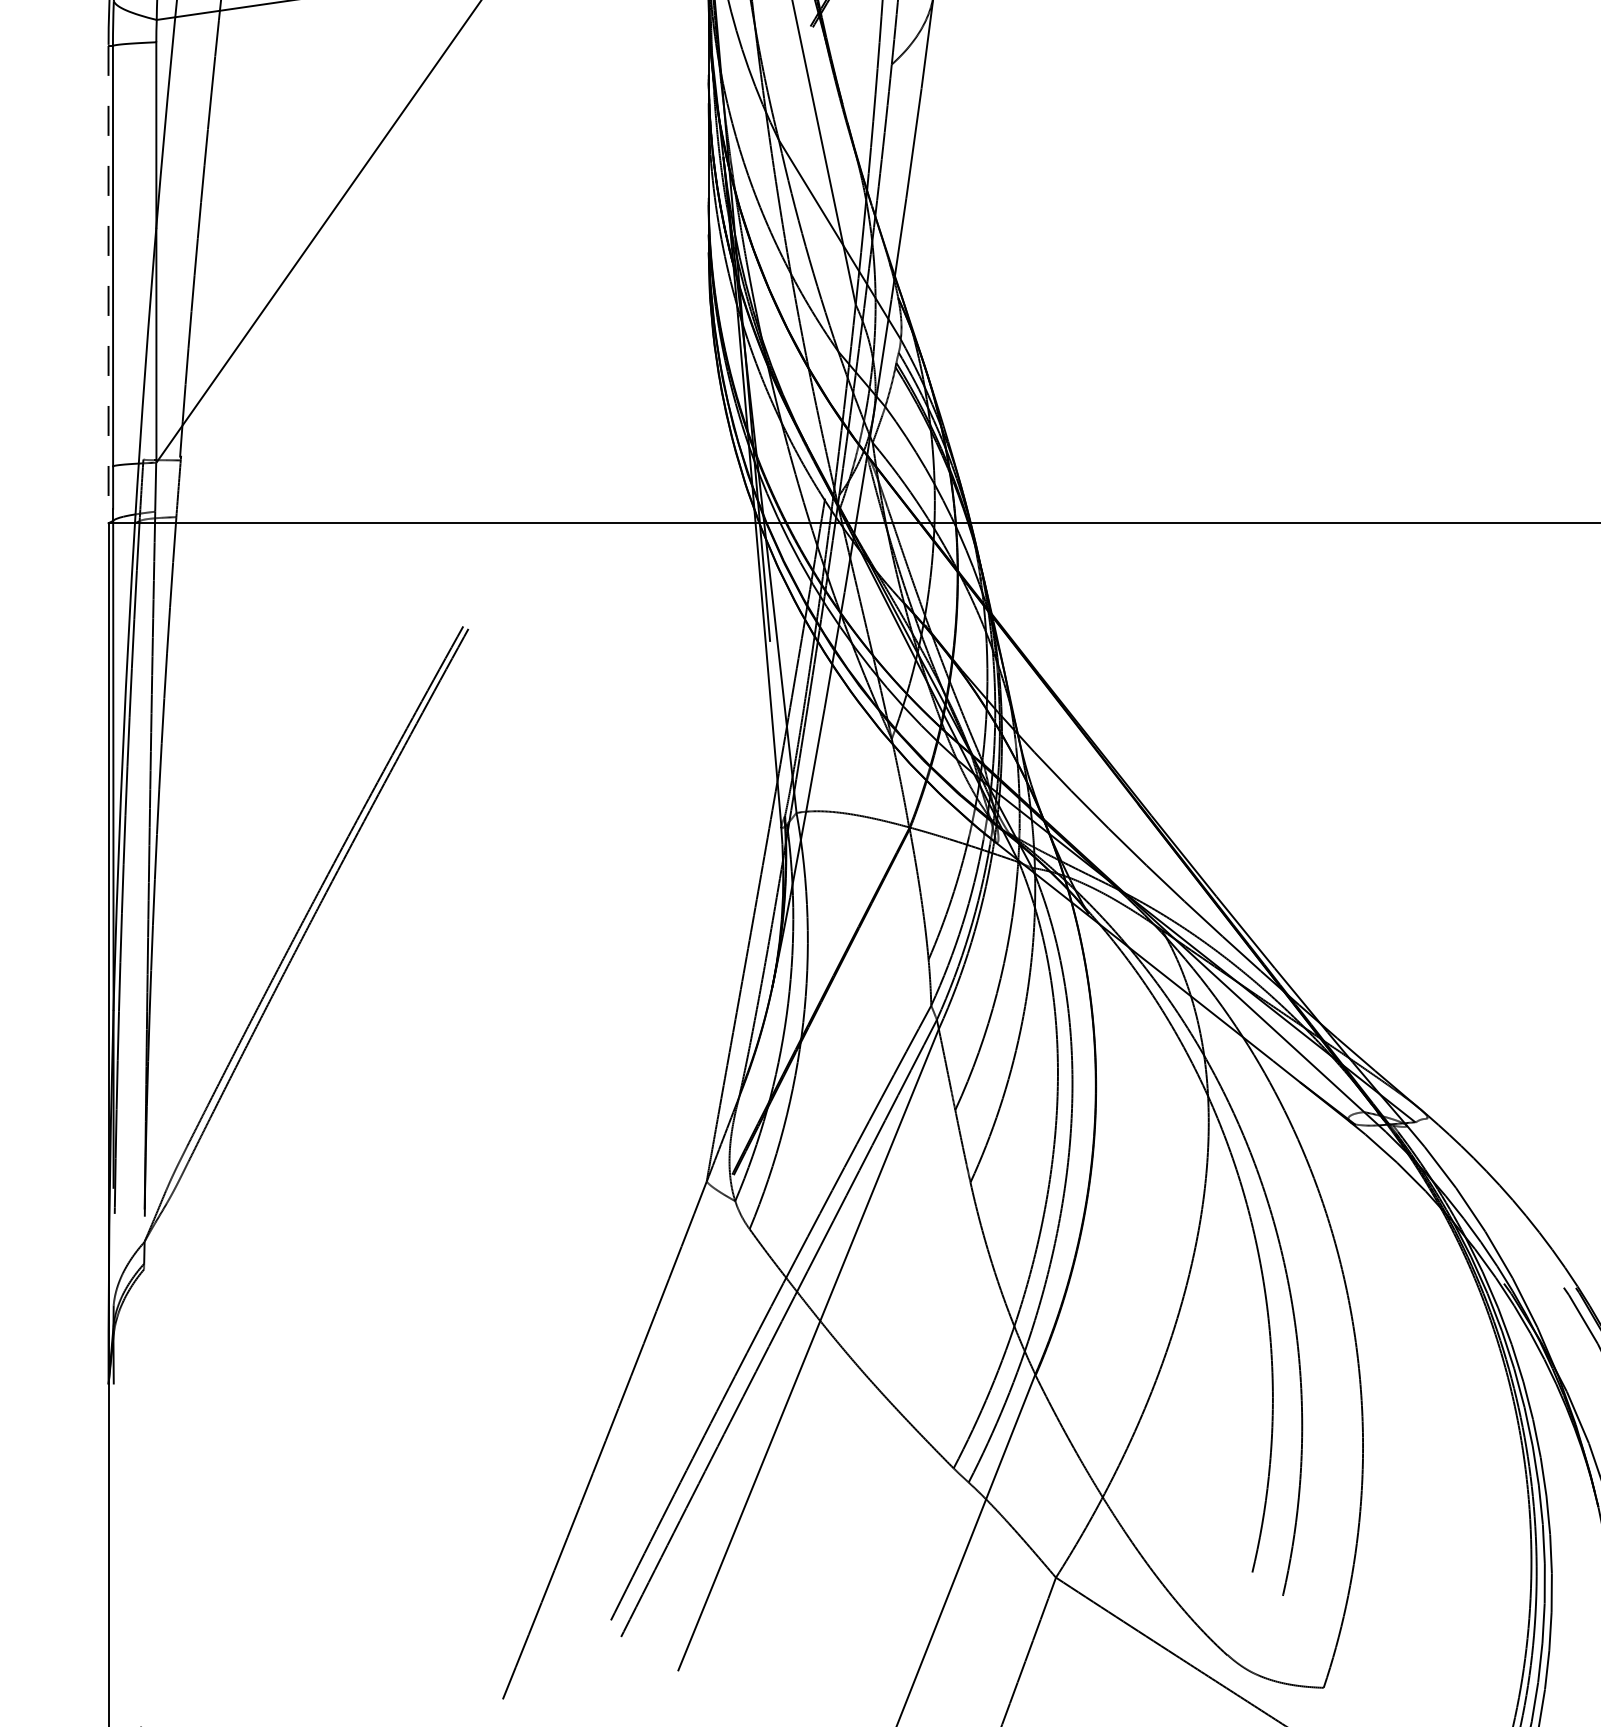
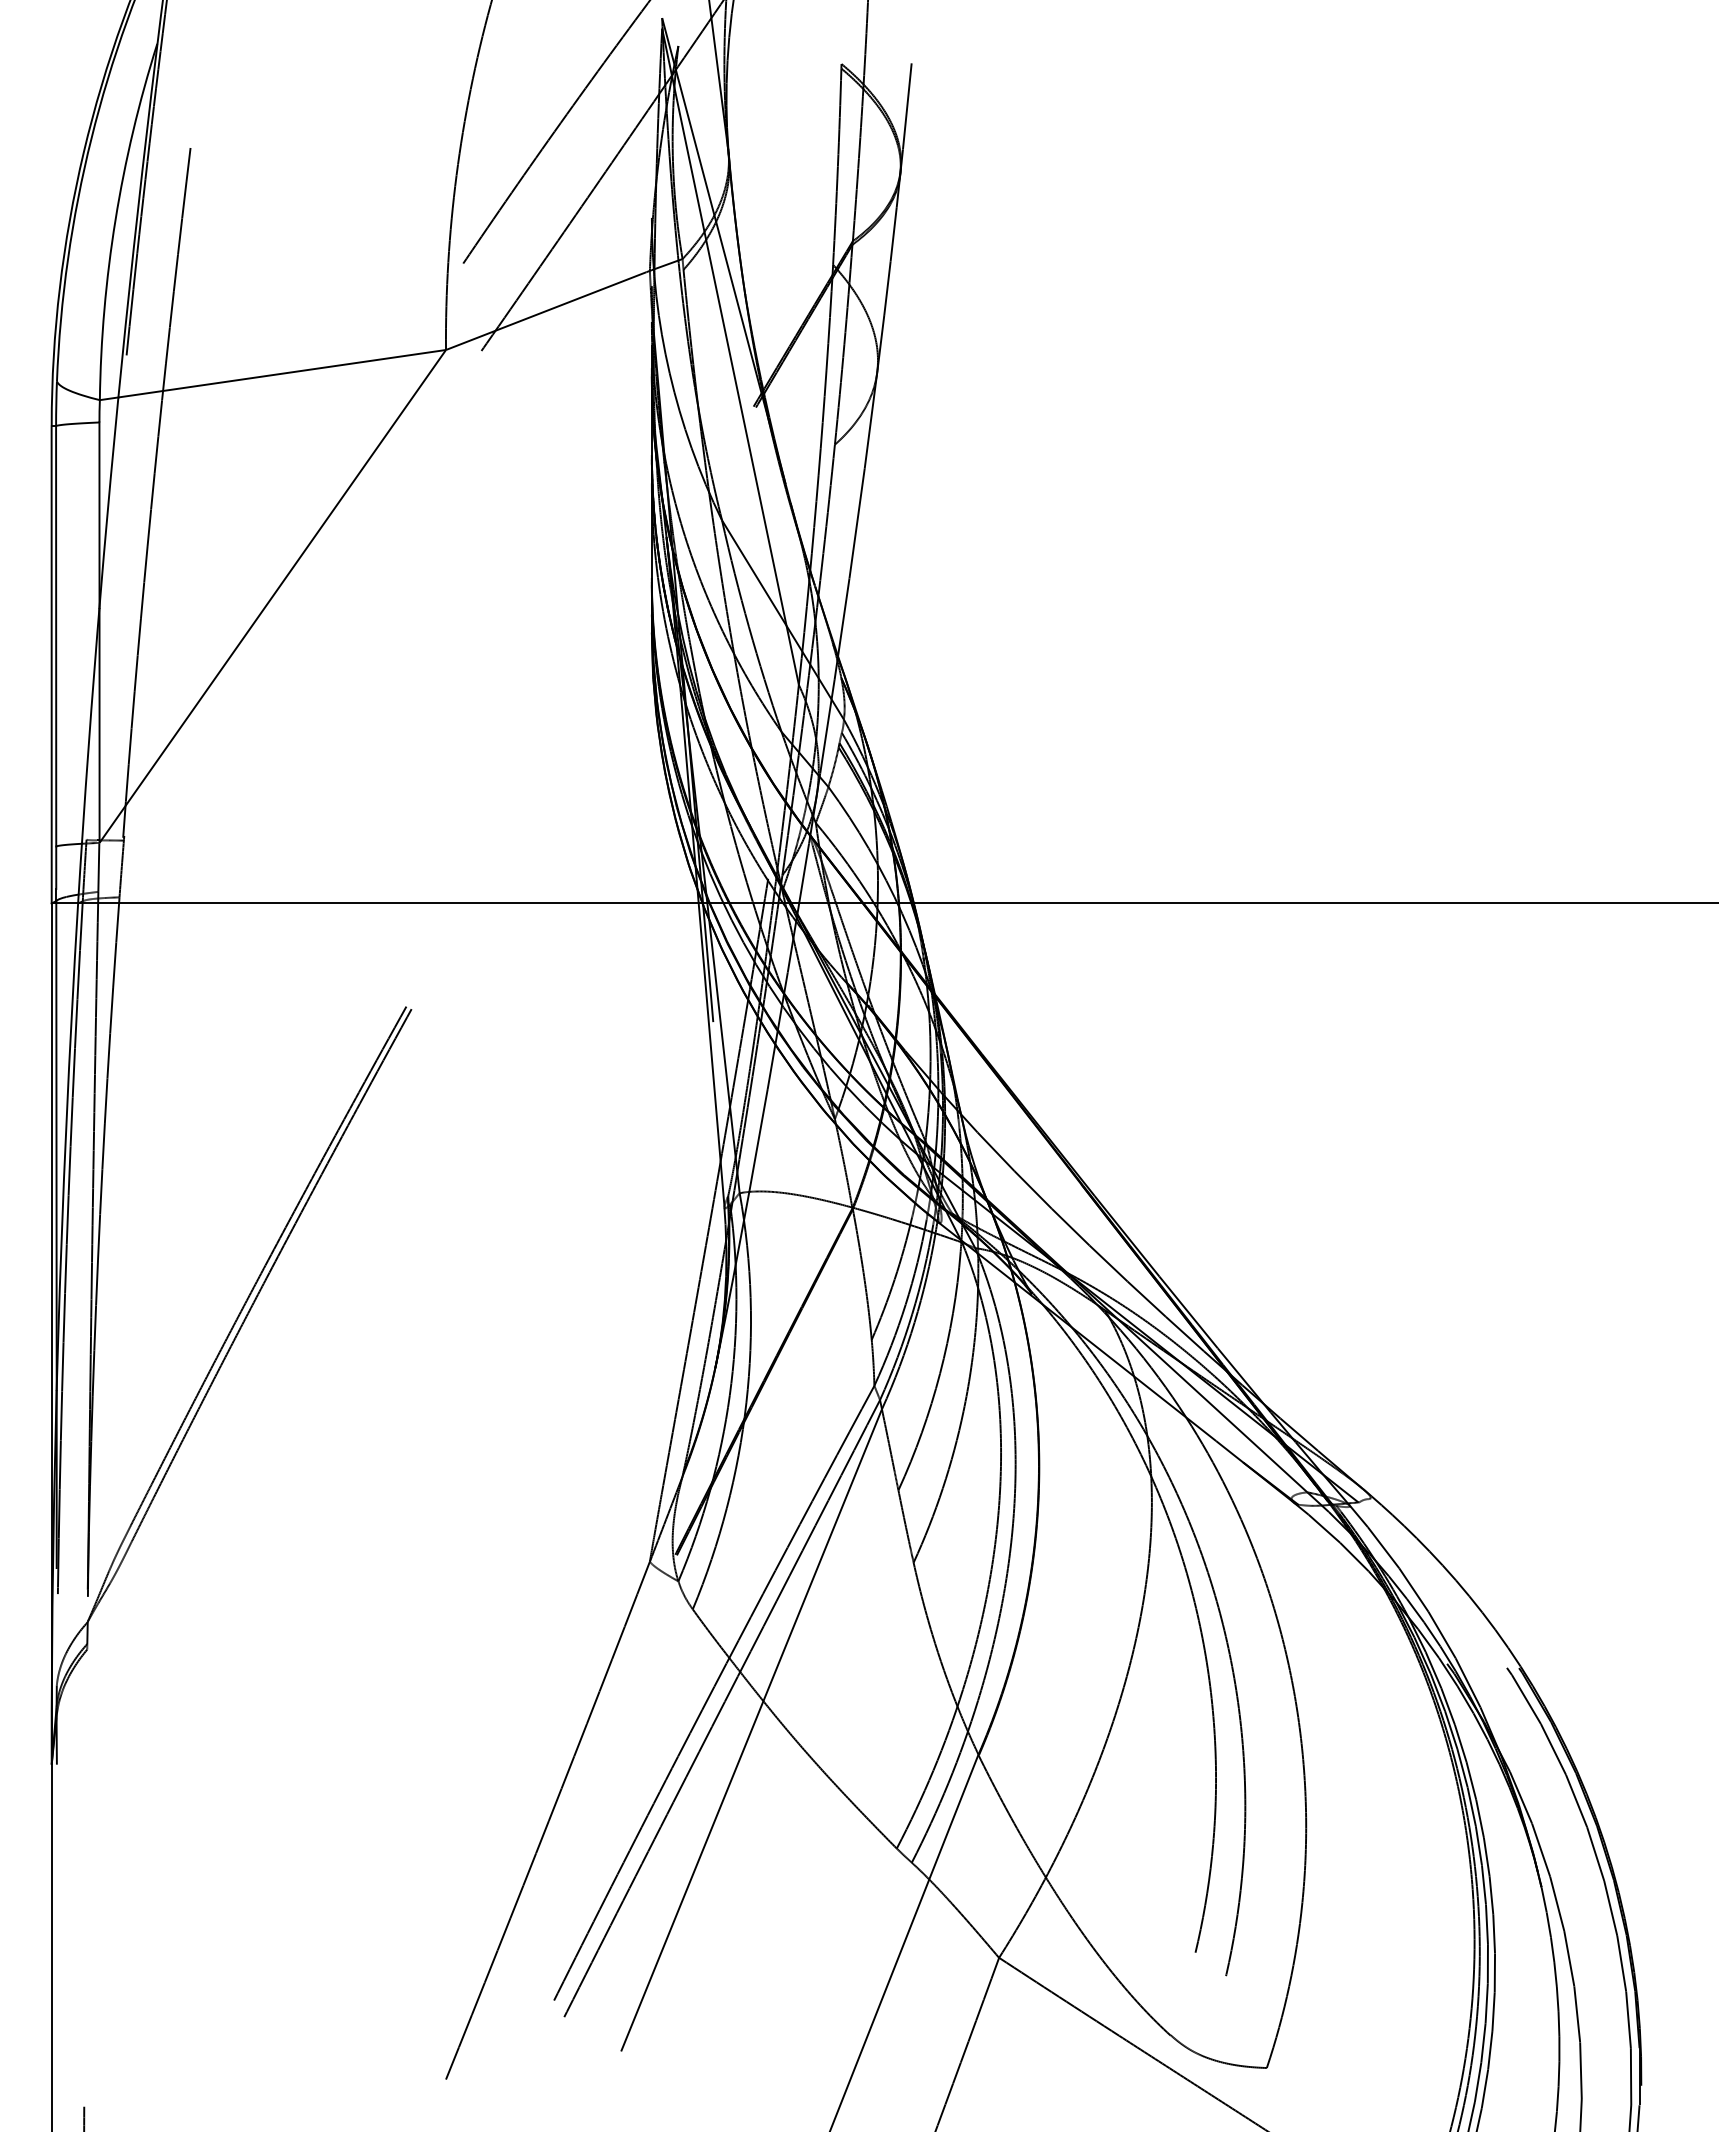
line: (108, 284) -> (51, 664), dashed -> solid

